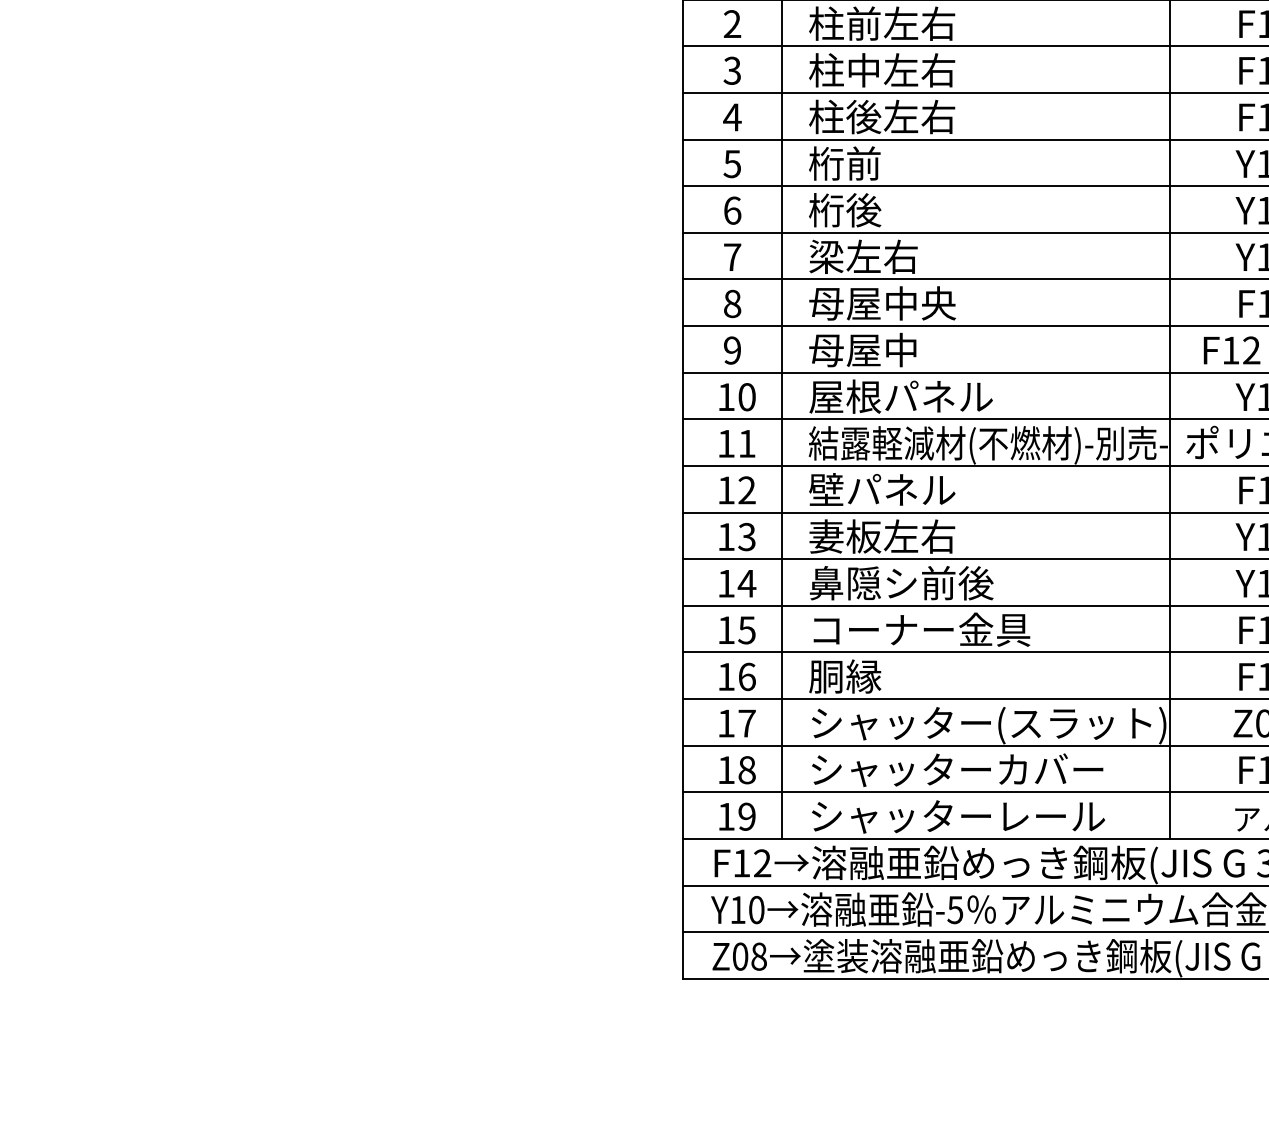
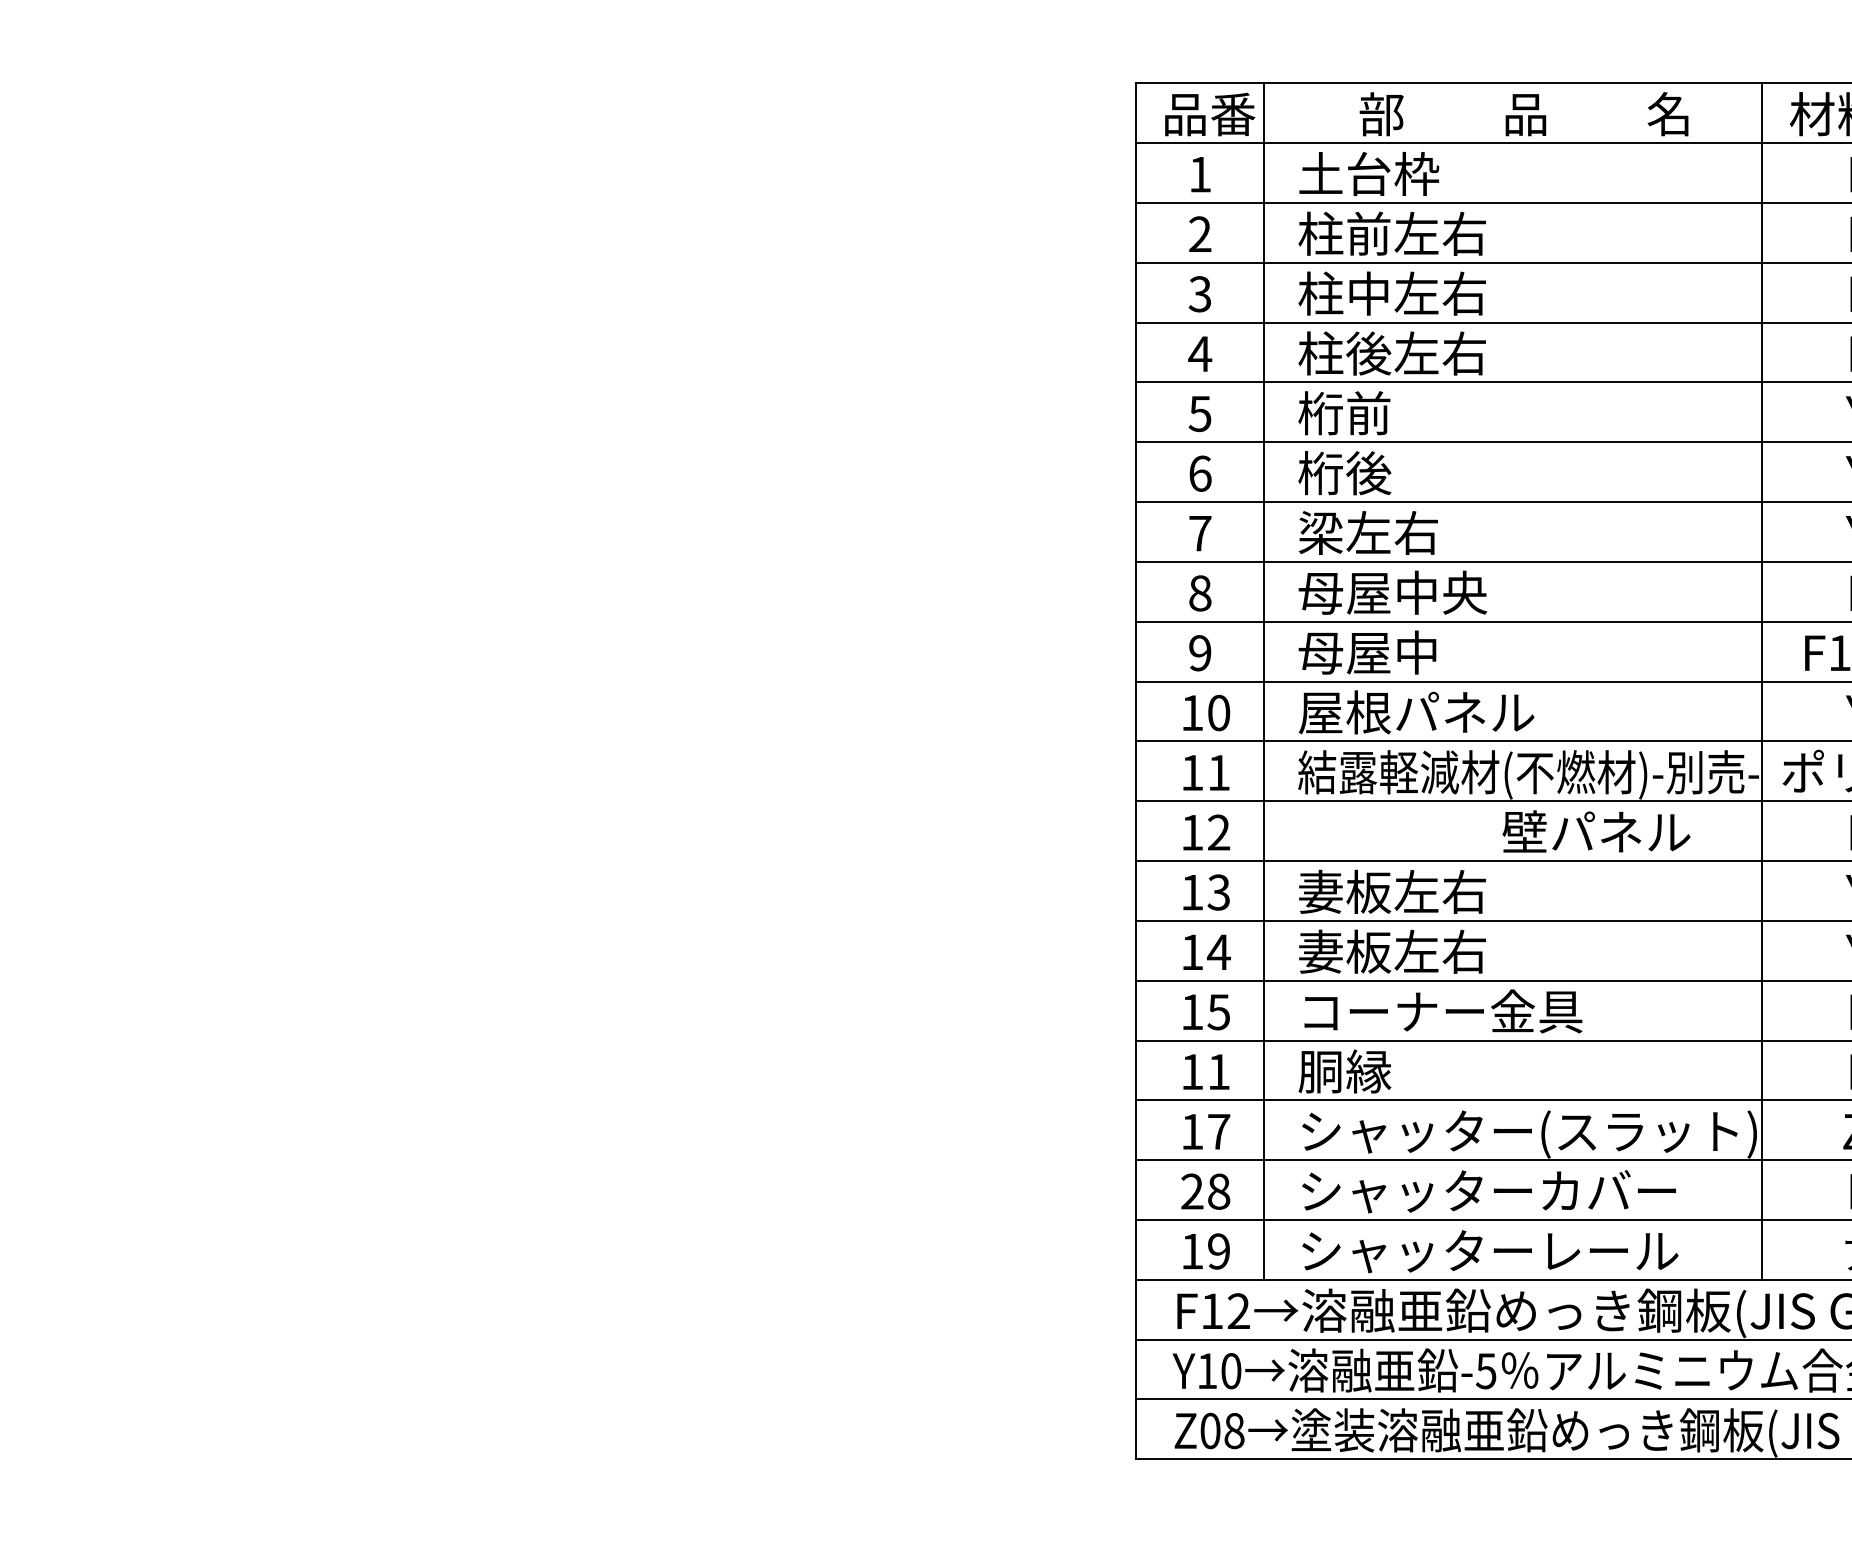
text: (882, 489) -> (1596, 831), moved
text: (901, 583) -> (1417, 951), 鼻隠シ前後 -> 妻板左右
text: (747, 676) -> (1219, 1071), 16 -> 11
text: (726, 770) -> (1192, 1191), 18 -> 28

